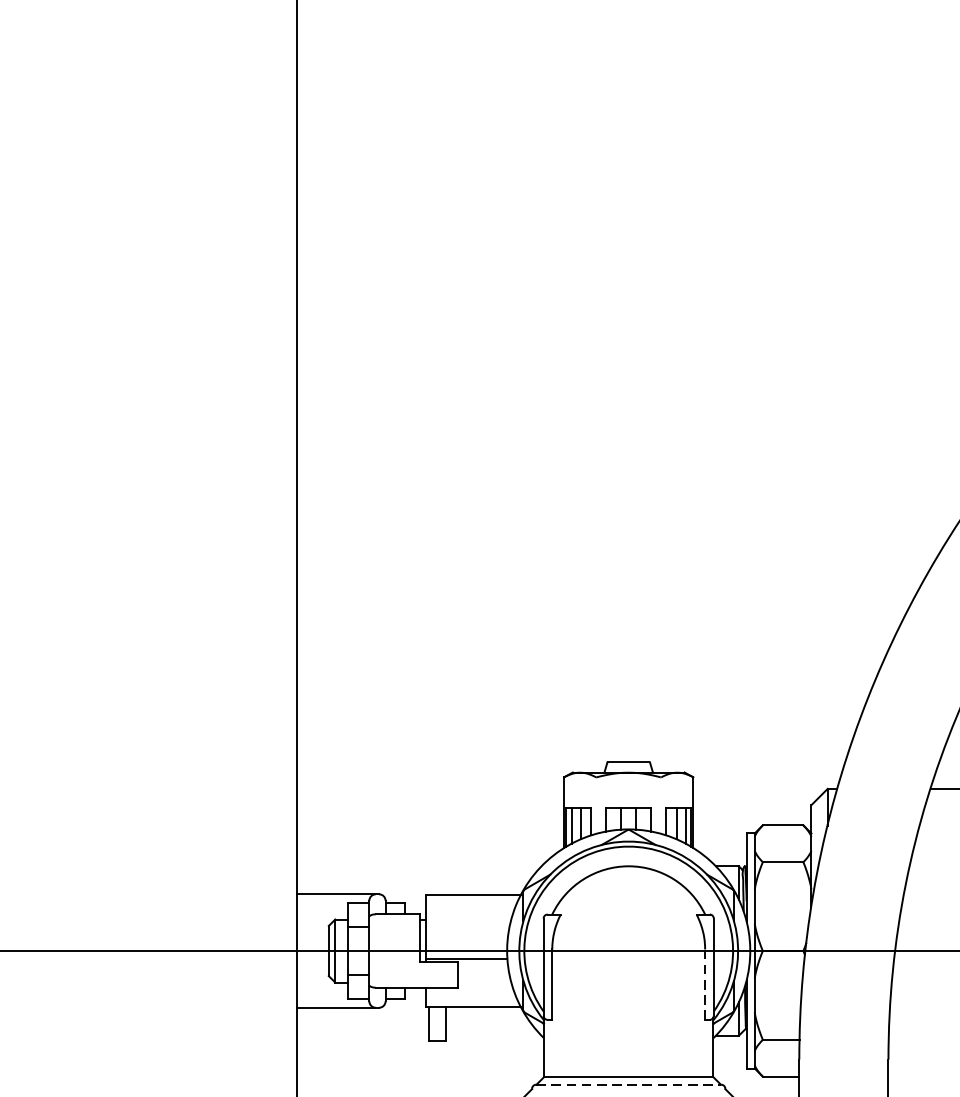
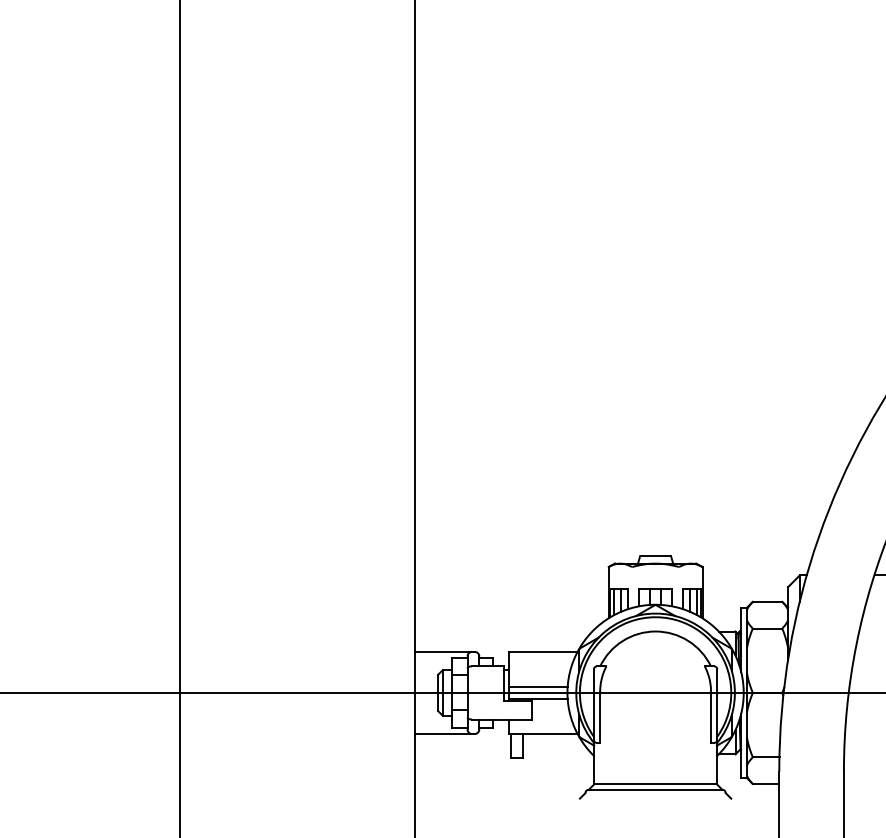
line: (465, 943) -> (537, 687), added
line: (705, 984) -> (711, 717), dashed -> solid
line: (629, 1084) -> (656, 789), dashed -> solid

